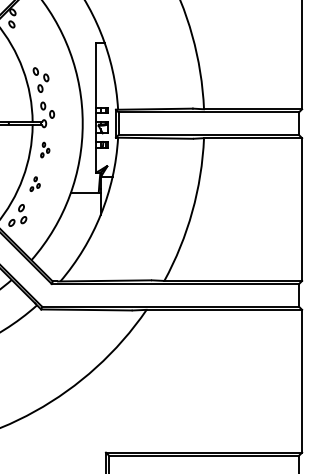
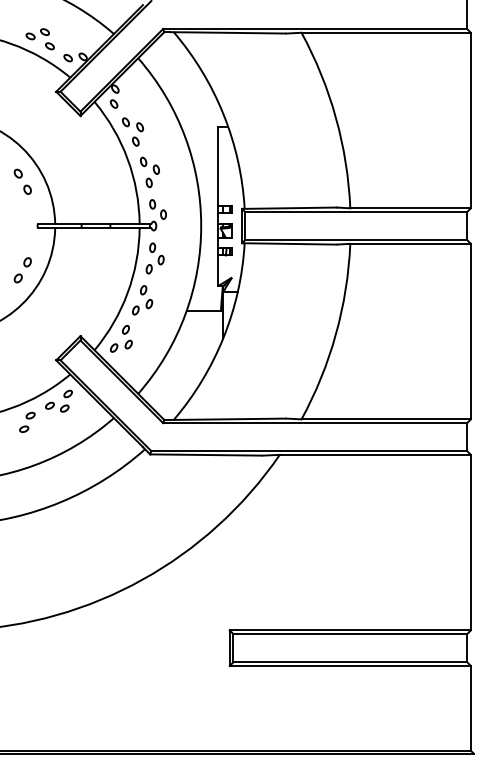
part: (26, 46) -> (132, 131), added
part: (44, 150) -> (154, 258), size x1.67
part: (34, 184) -> (142, 300), size x1.67

